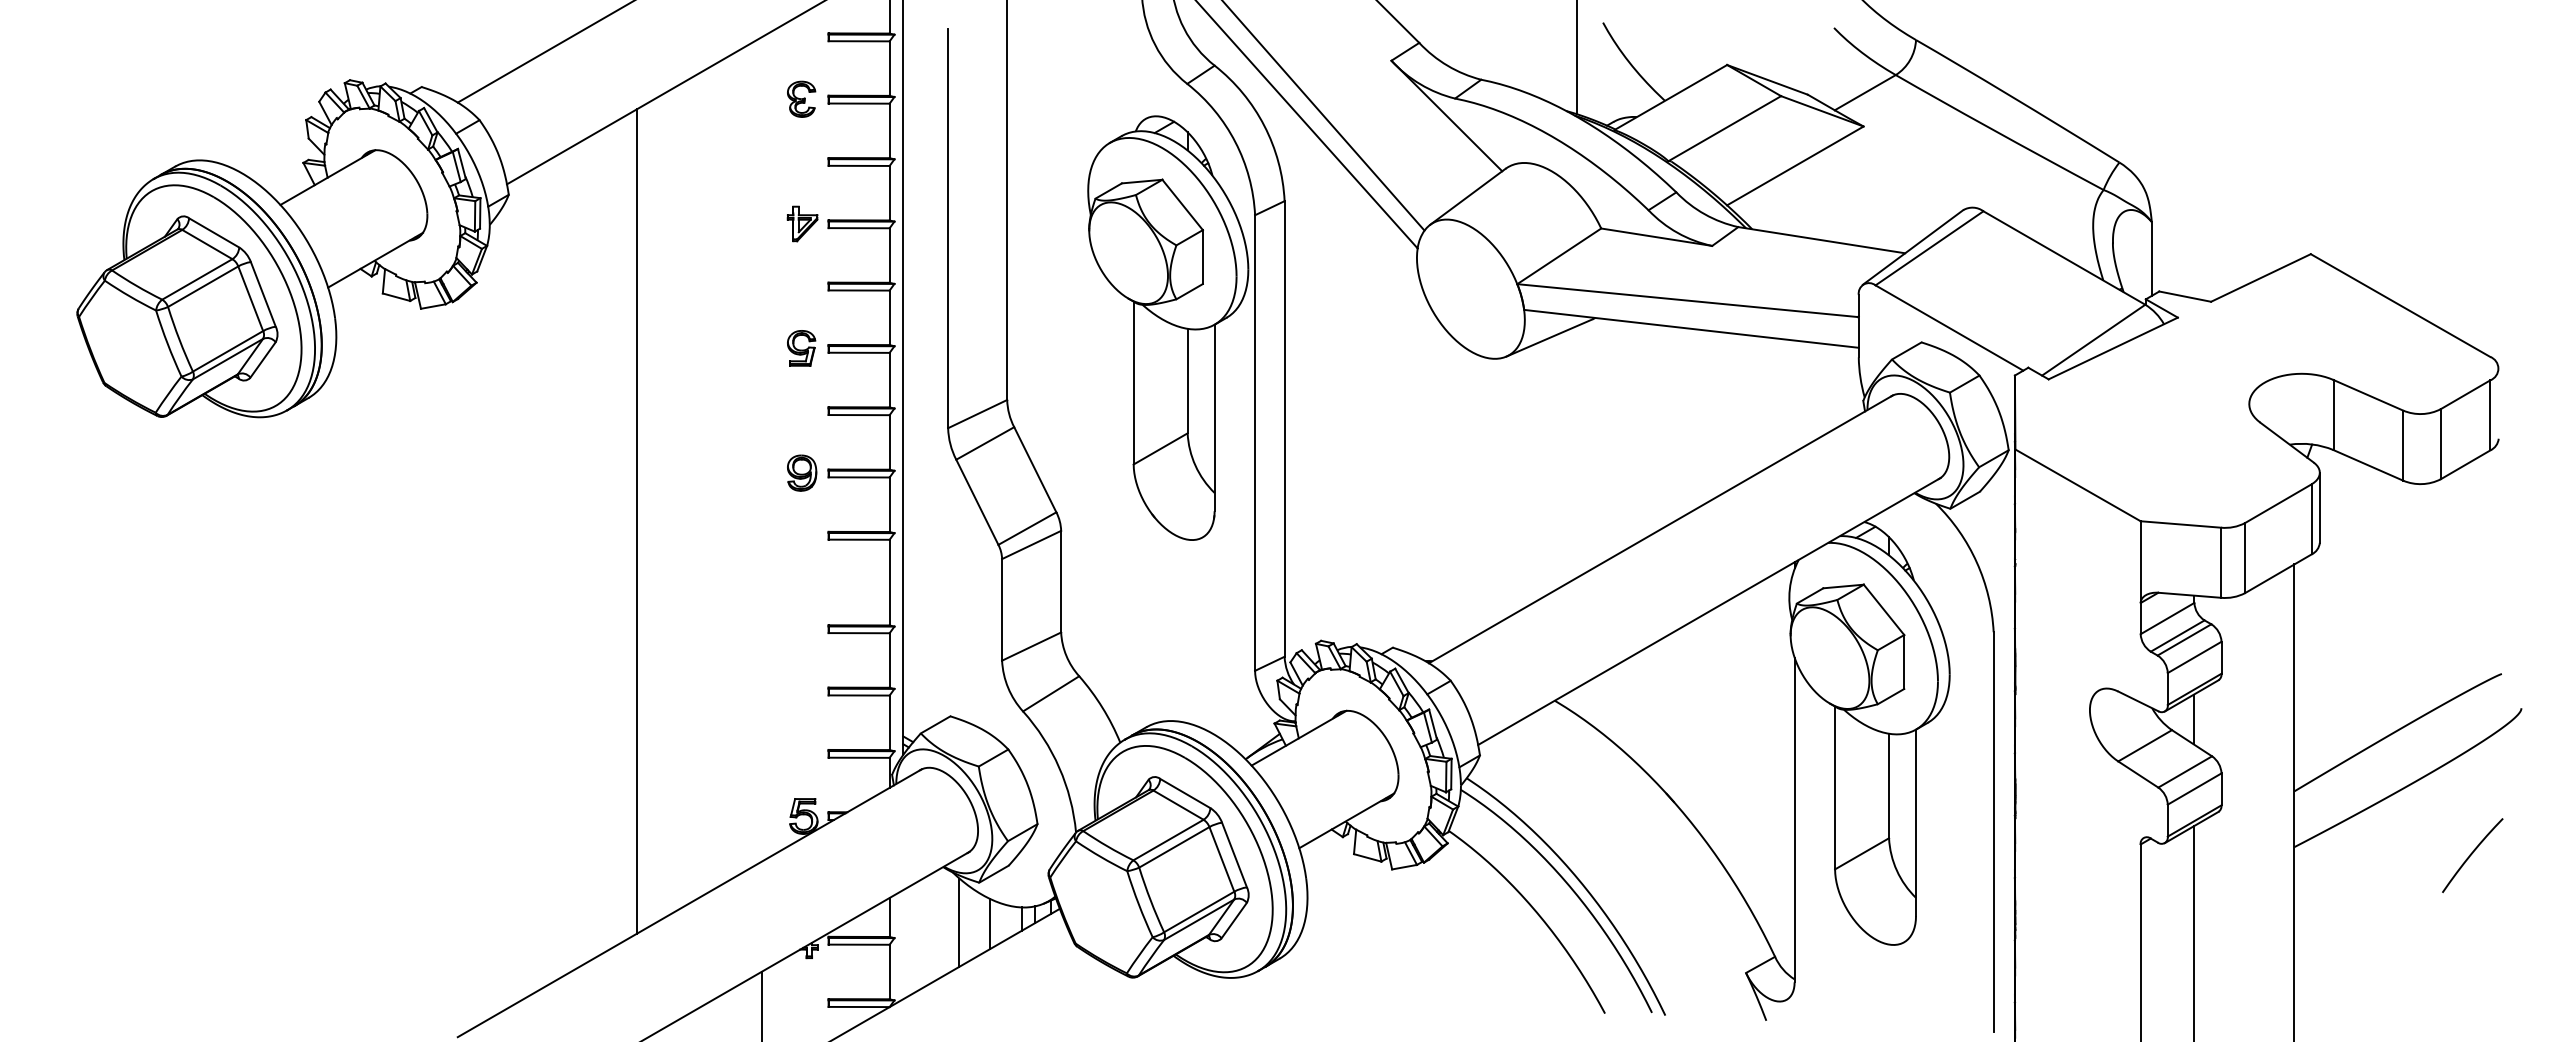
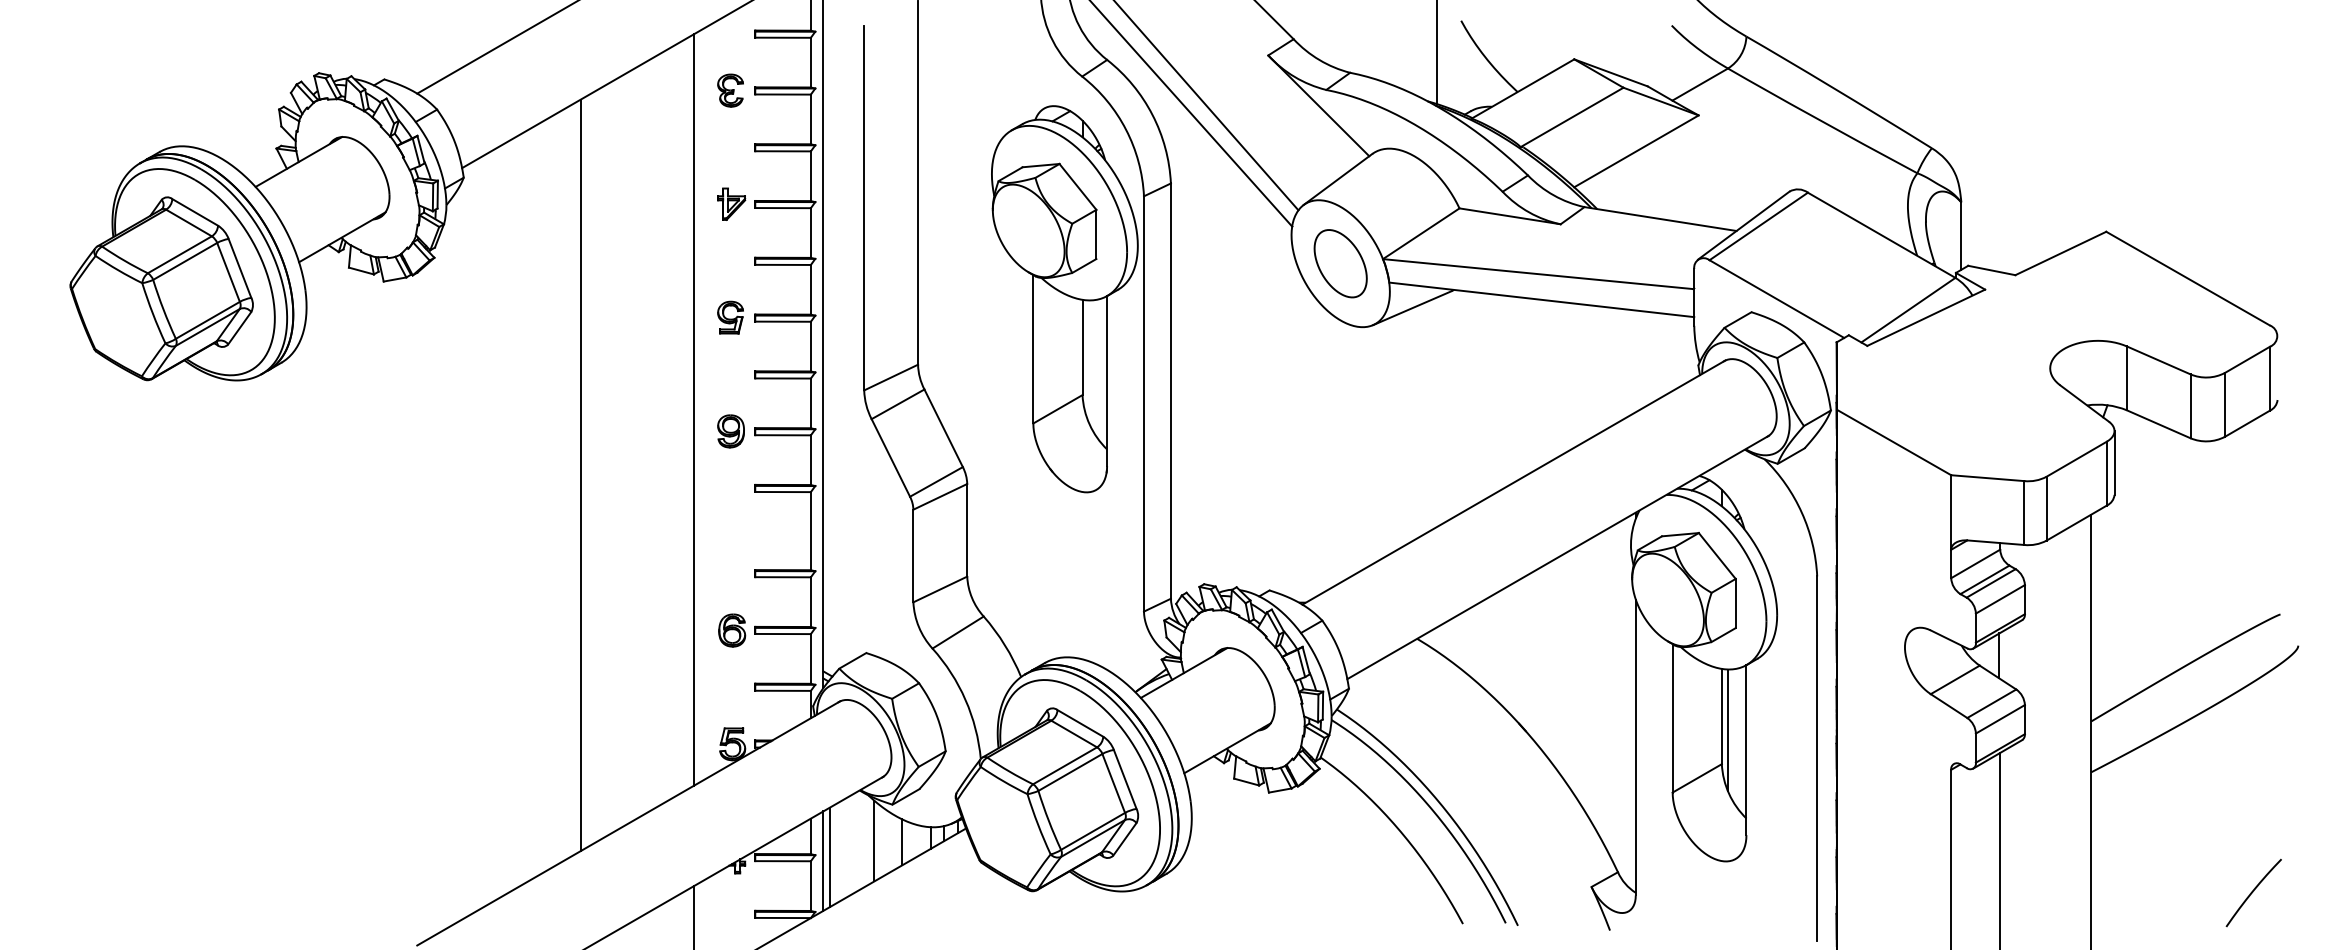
part: (1470, 289) -> (1340, 263), added
line: (761, 449) -> (694, 409), added
part: (803, 691) -> (732, 630), added
line: (1895, 800) -> (1727, 729), added
curve: (2472, 854) -> (2253, 892), moved
line: (910, 940) -> (829, 857), added
line: (903, 944) -> (823, 861), added

